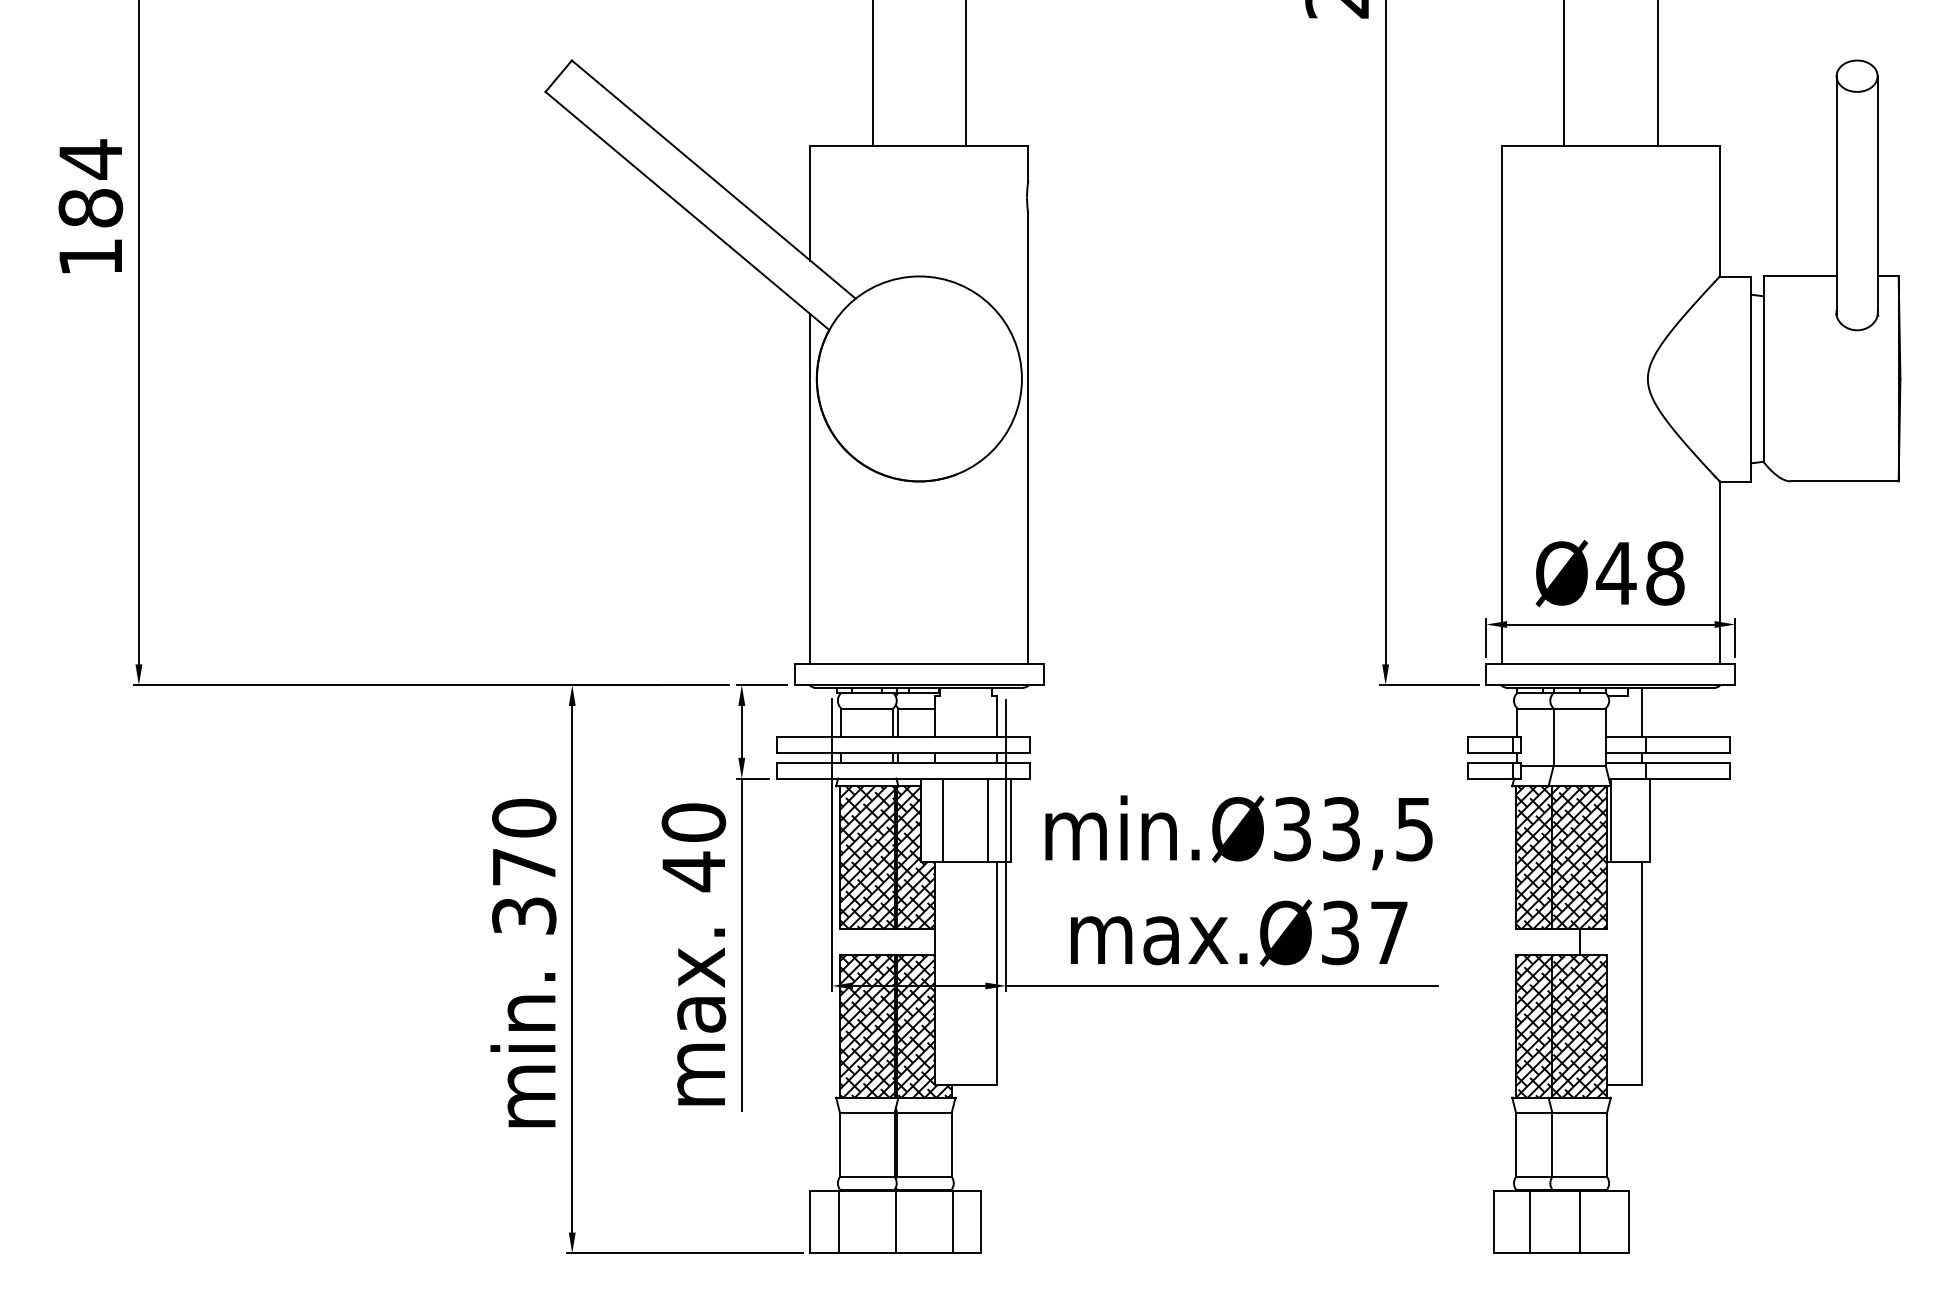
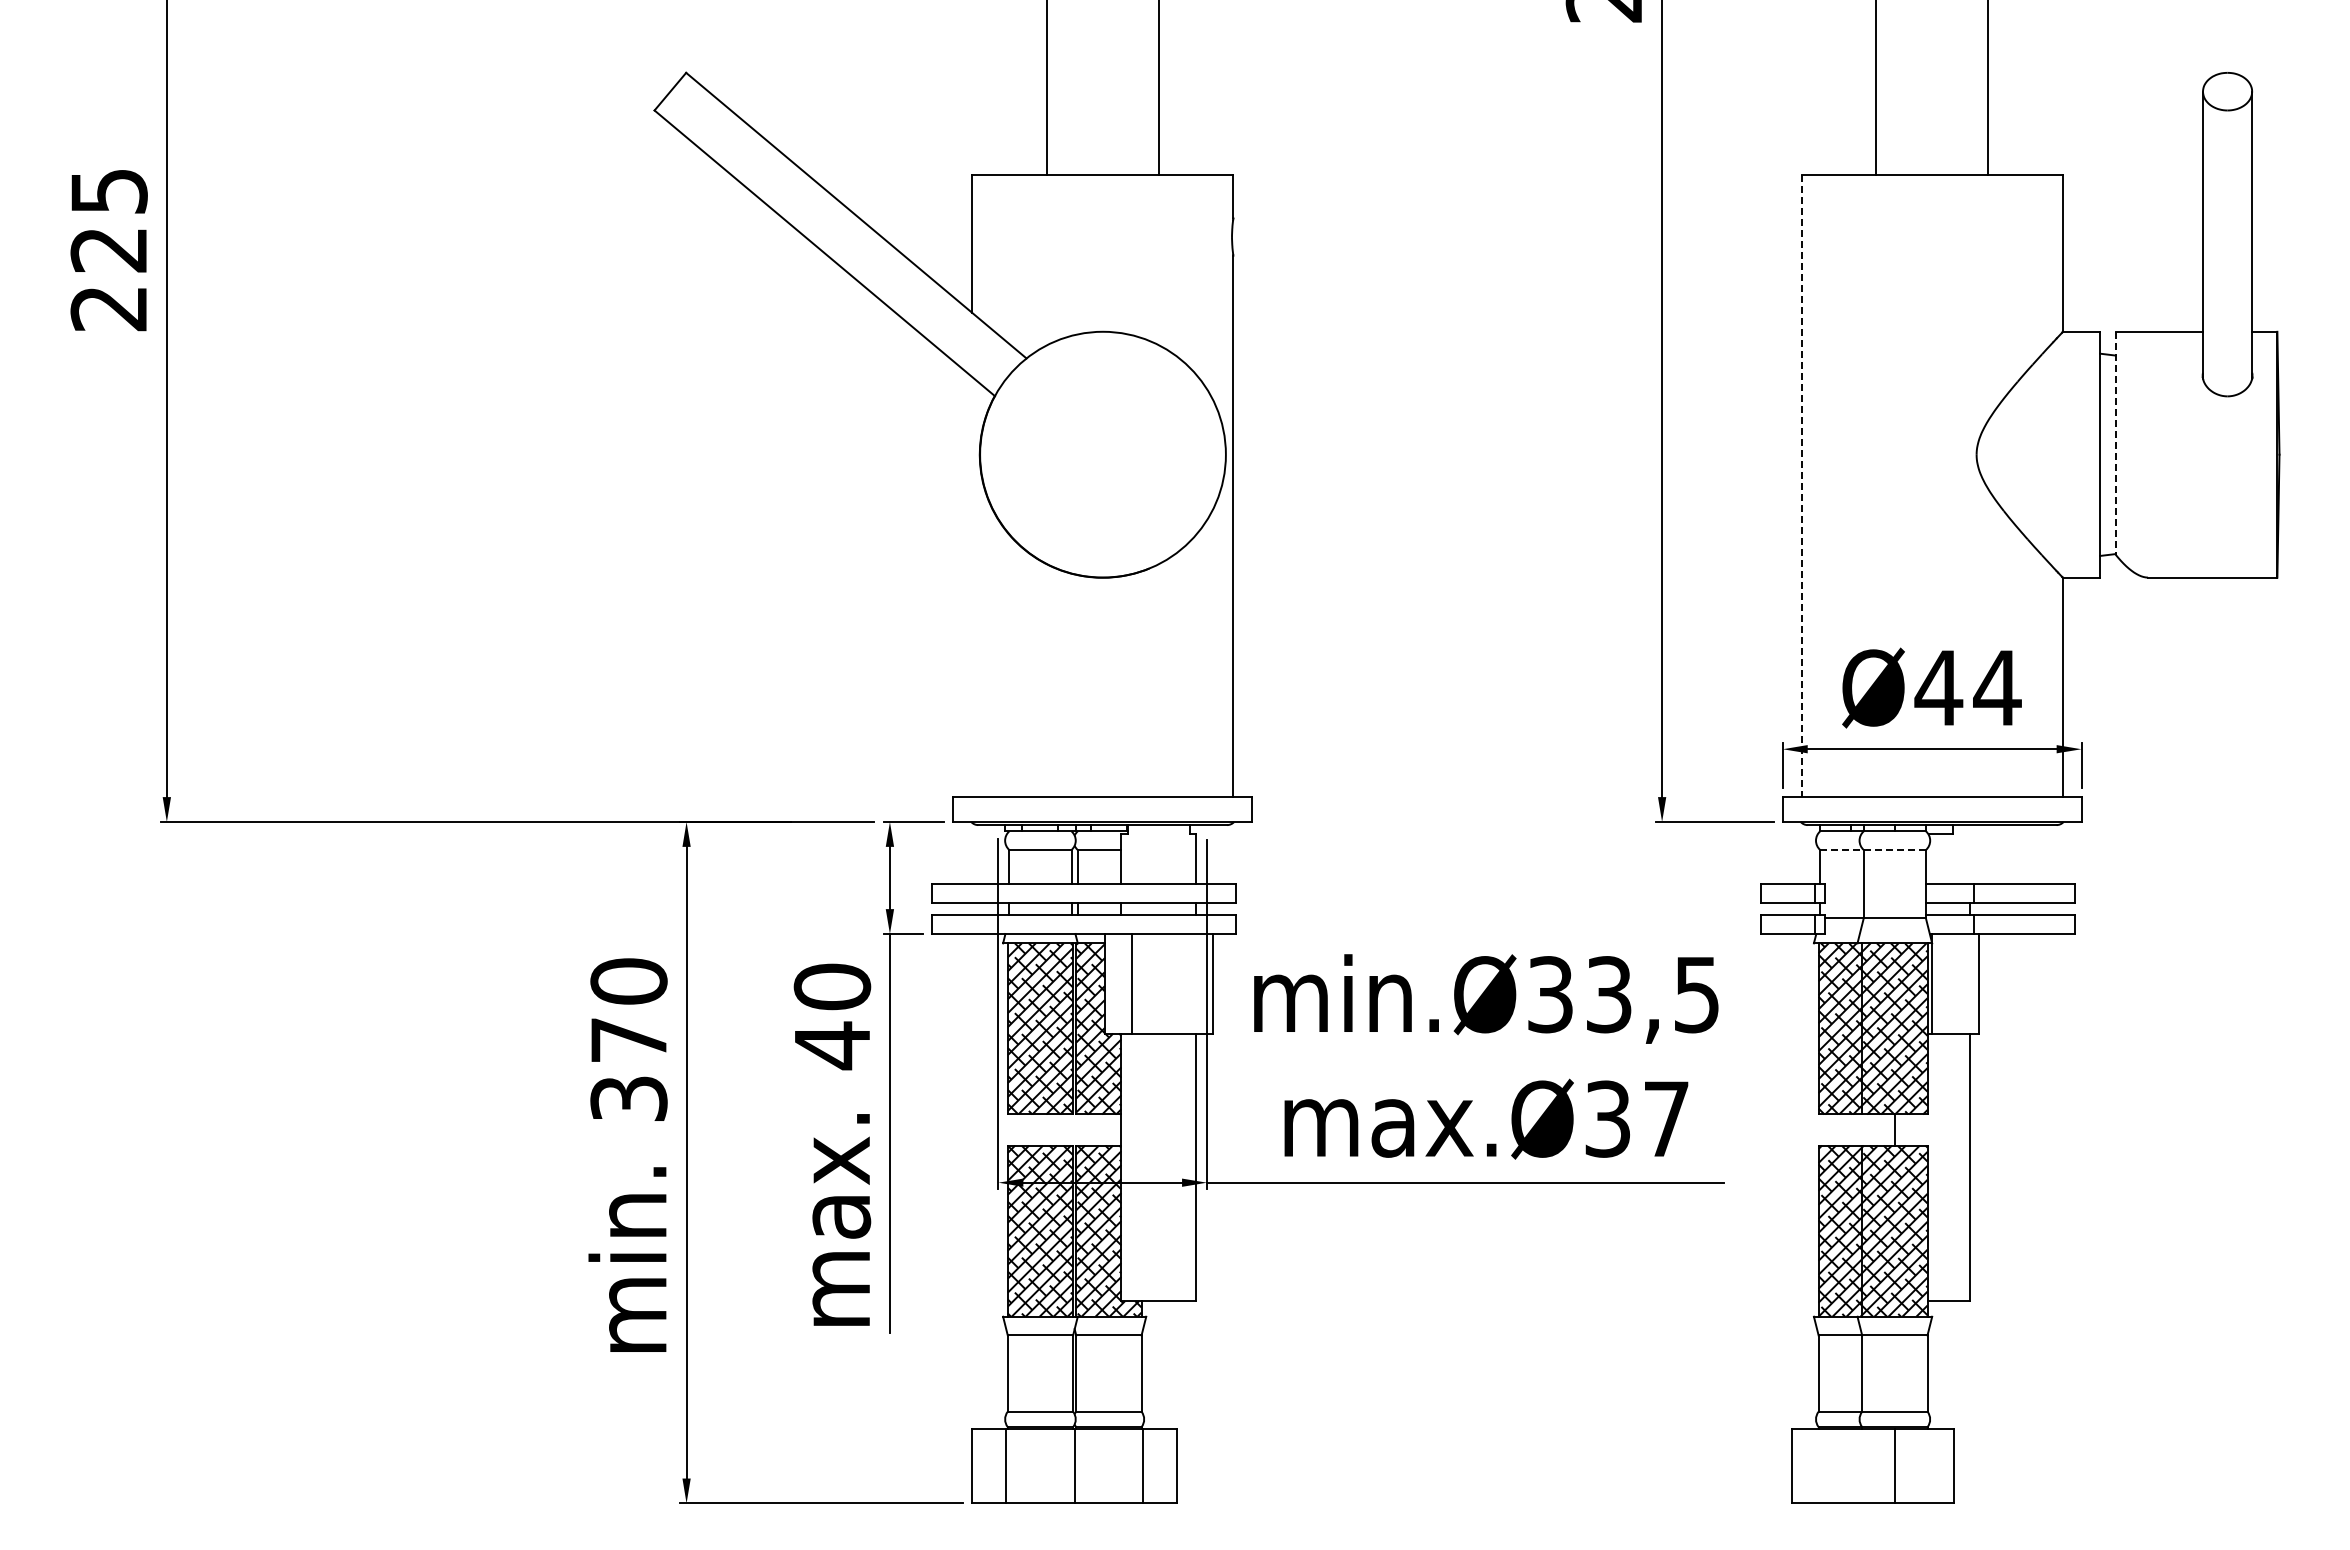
text: (90, 207) -> (108, 249), 184 -> 225
line: (1763, 369) -> (2115, 443), solid -> dashed
line: (1501, 405) -> (1801, 486), solid -> dashed
line: (810, 488) -> (972, 586), removed
text: (1665, 573) -> (1997, 687), Ø48 -> Ø44
line: (1561, 708) -> (1873, 850), solid -> dashed
line: (1641, 712) -> (1969, 854), removed
line: (988, 819) -> (1185, 983), removed
line: (1530, 1221) -> (1835, 1465), removed

